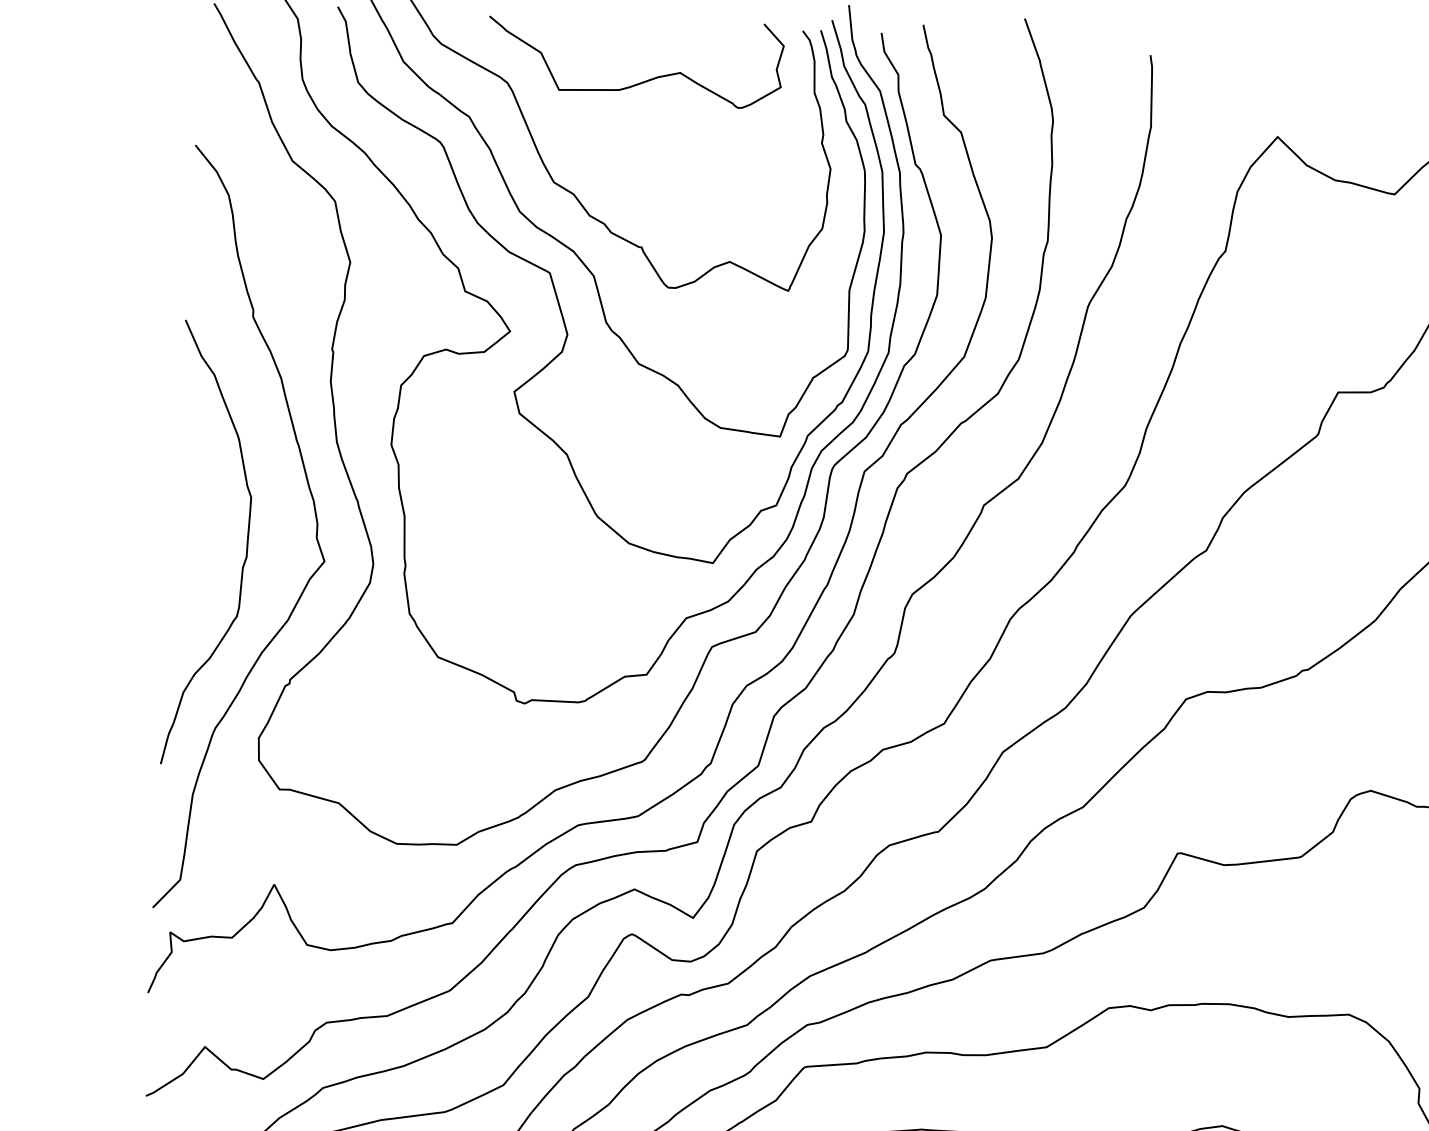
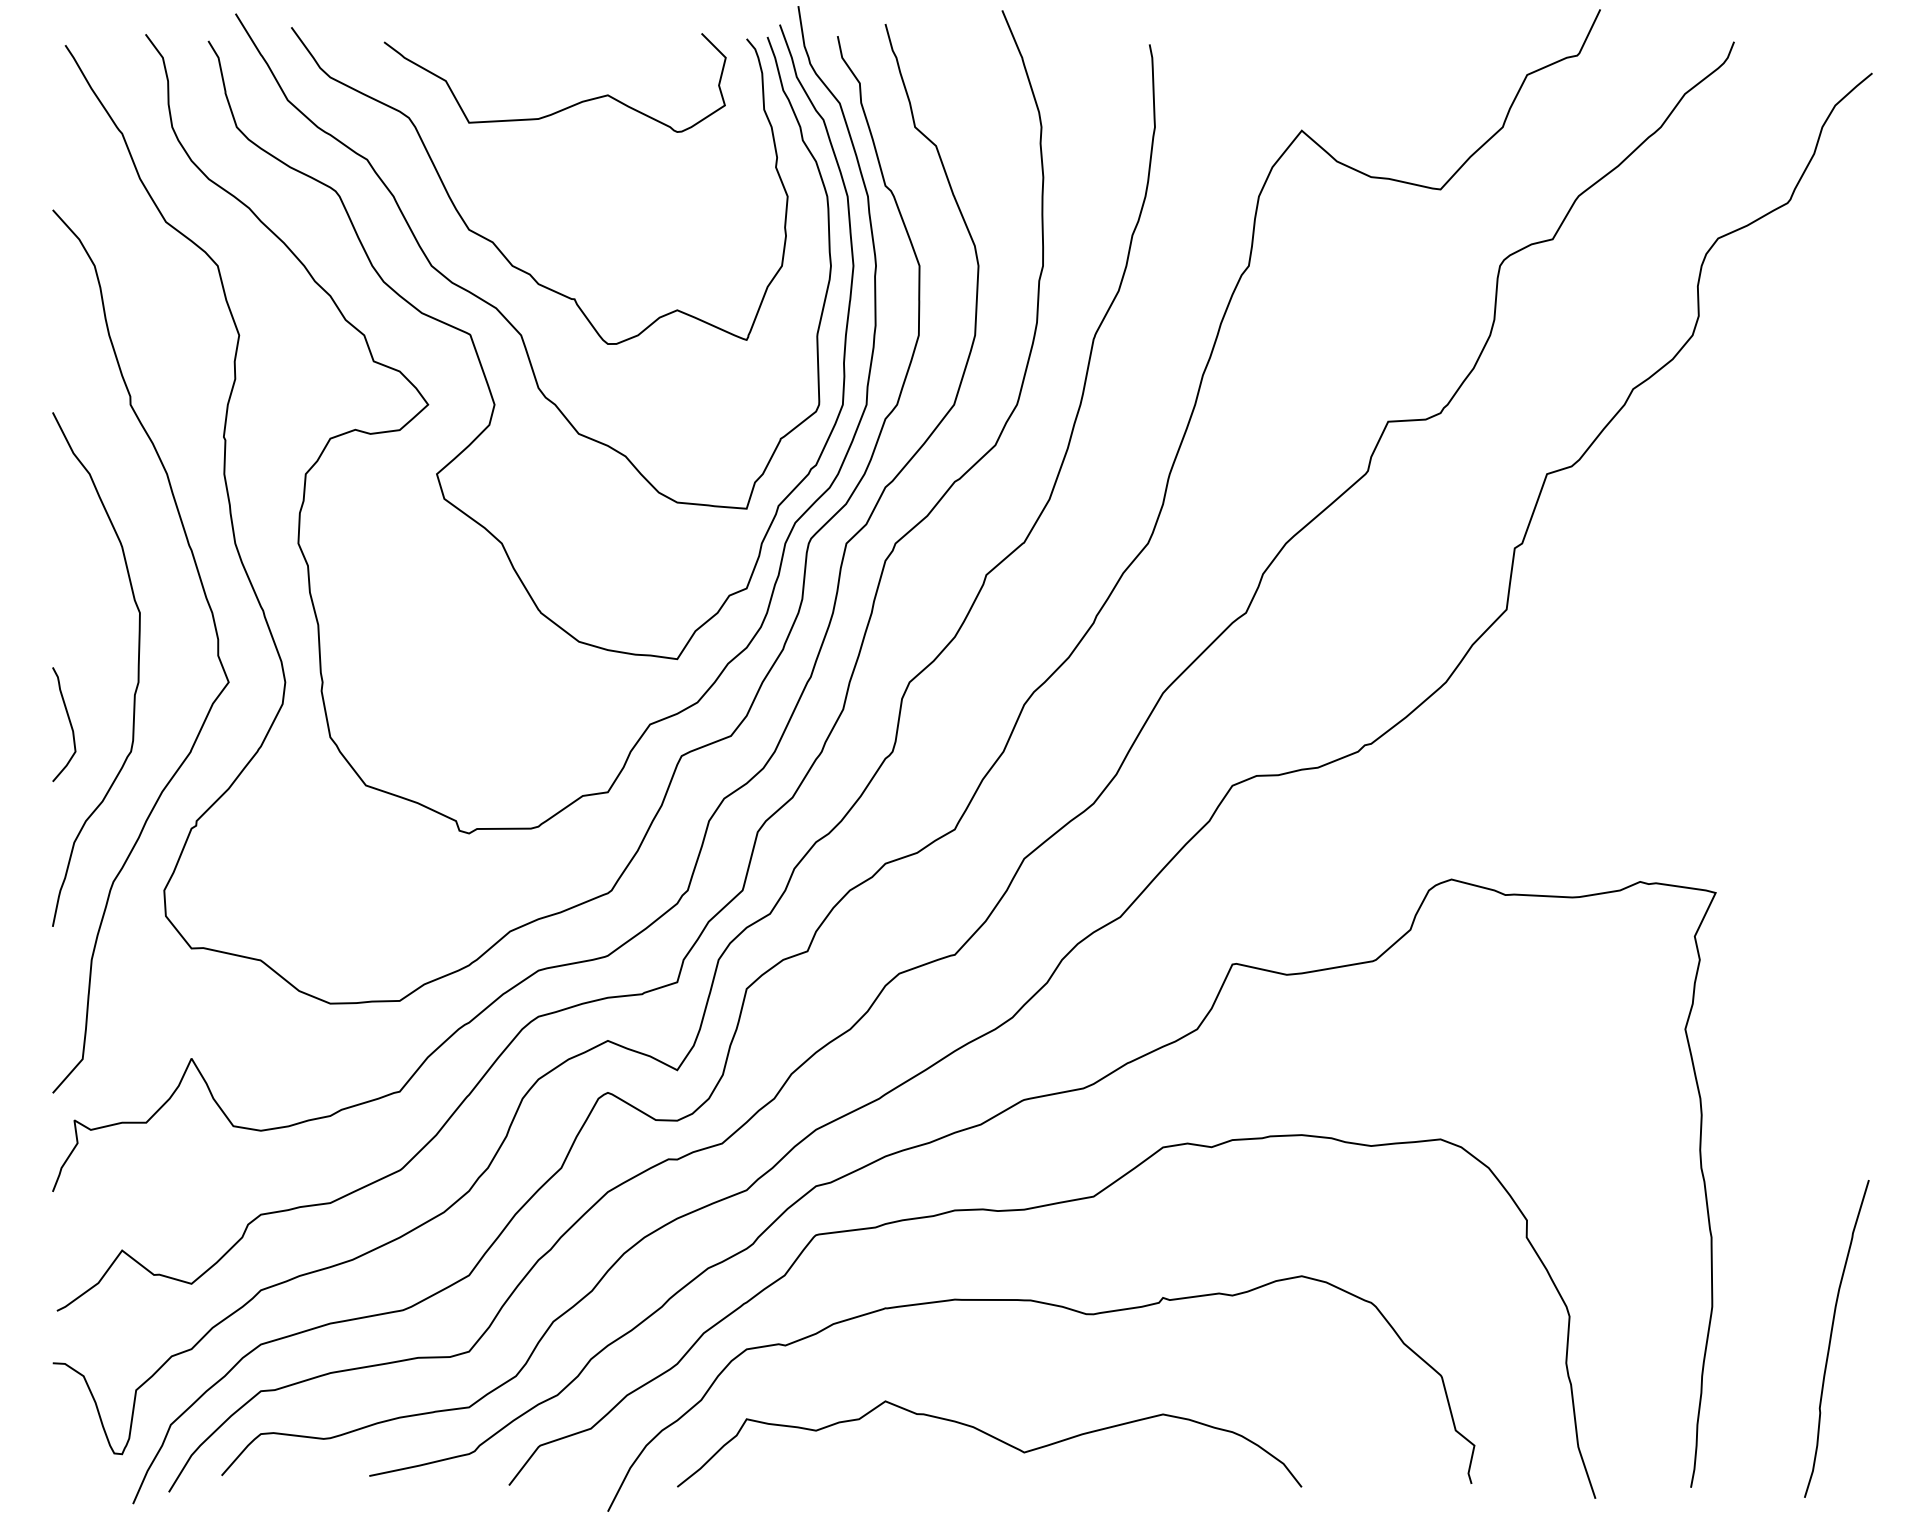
curve: (185, 589) -> (69, 723), added

